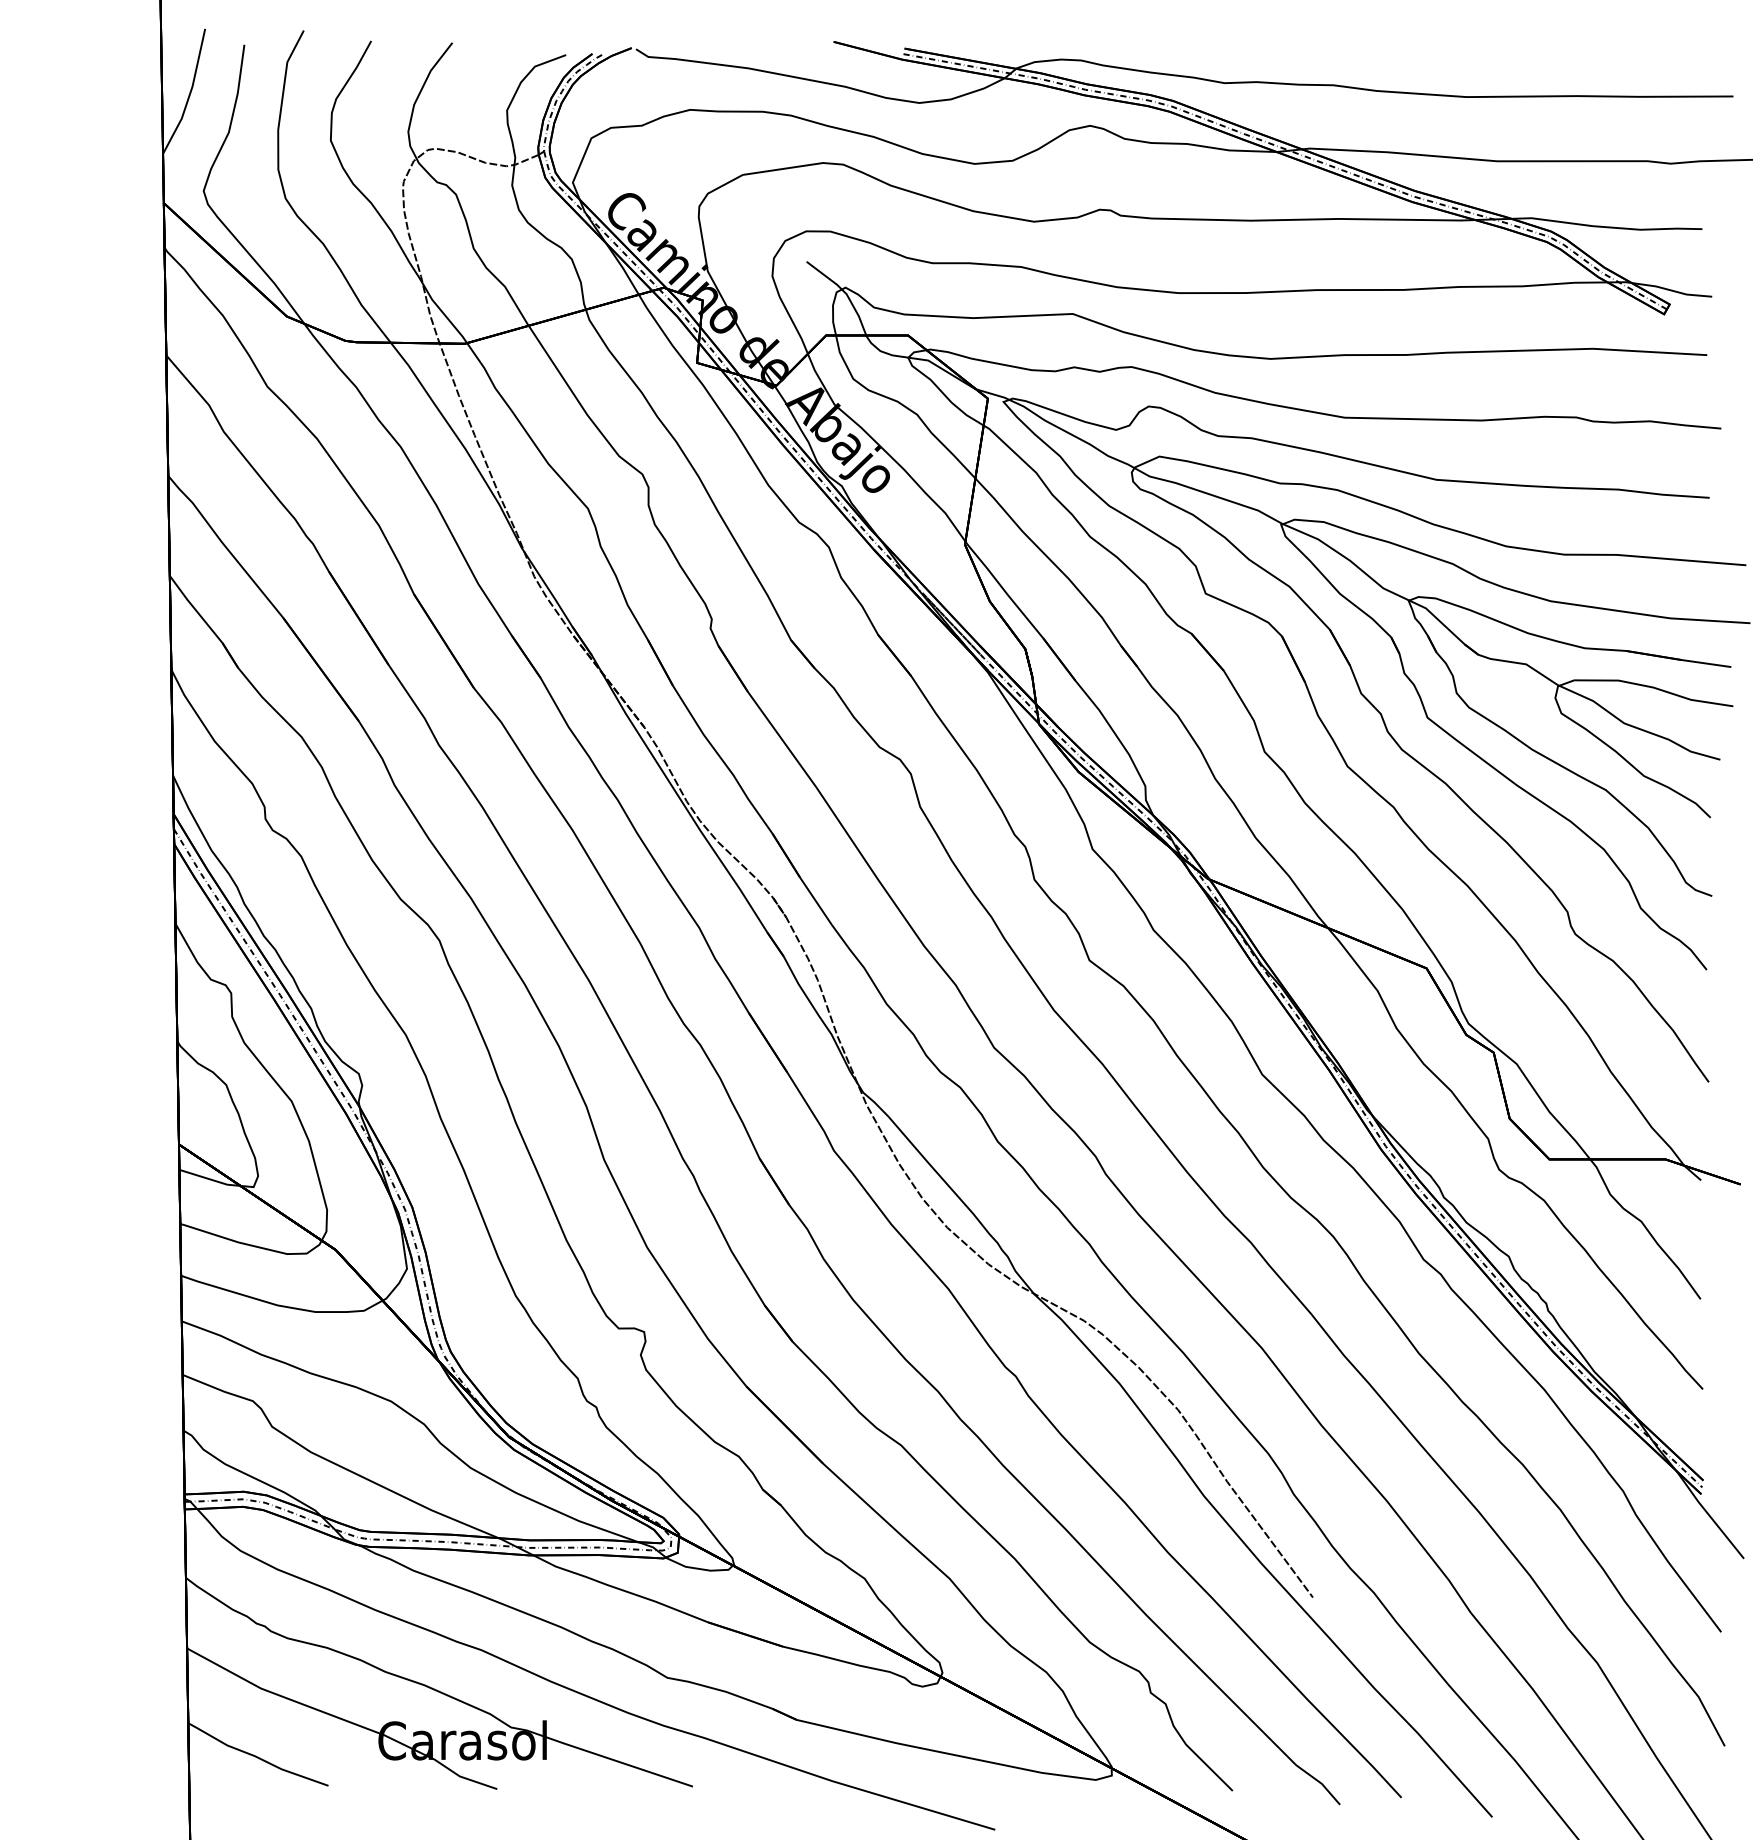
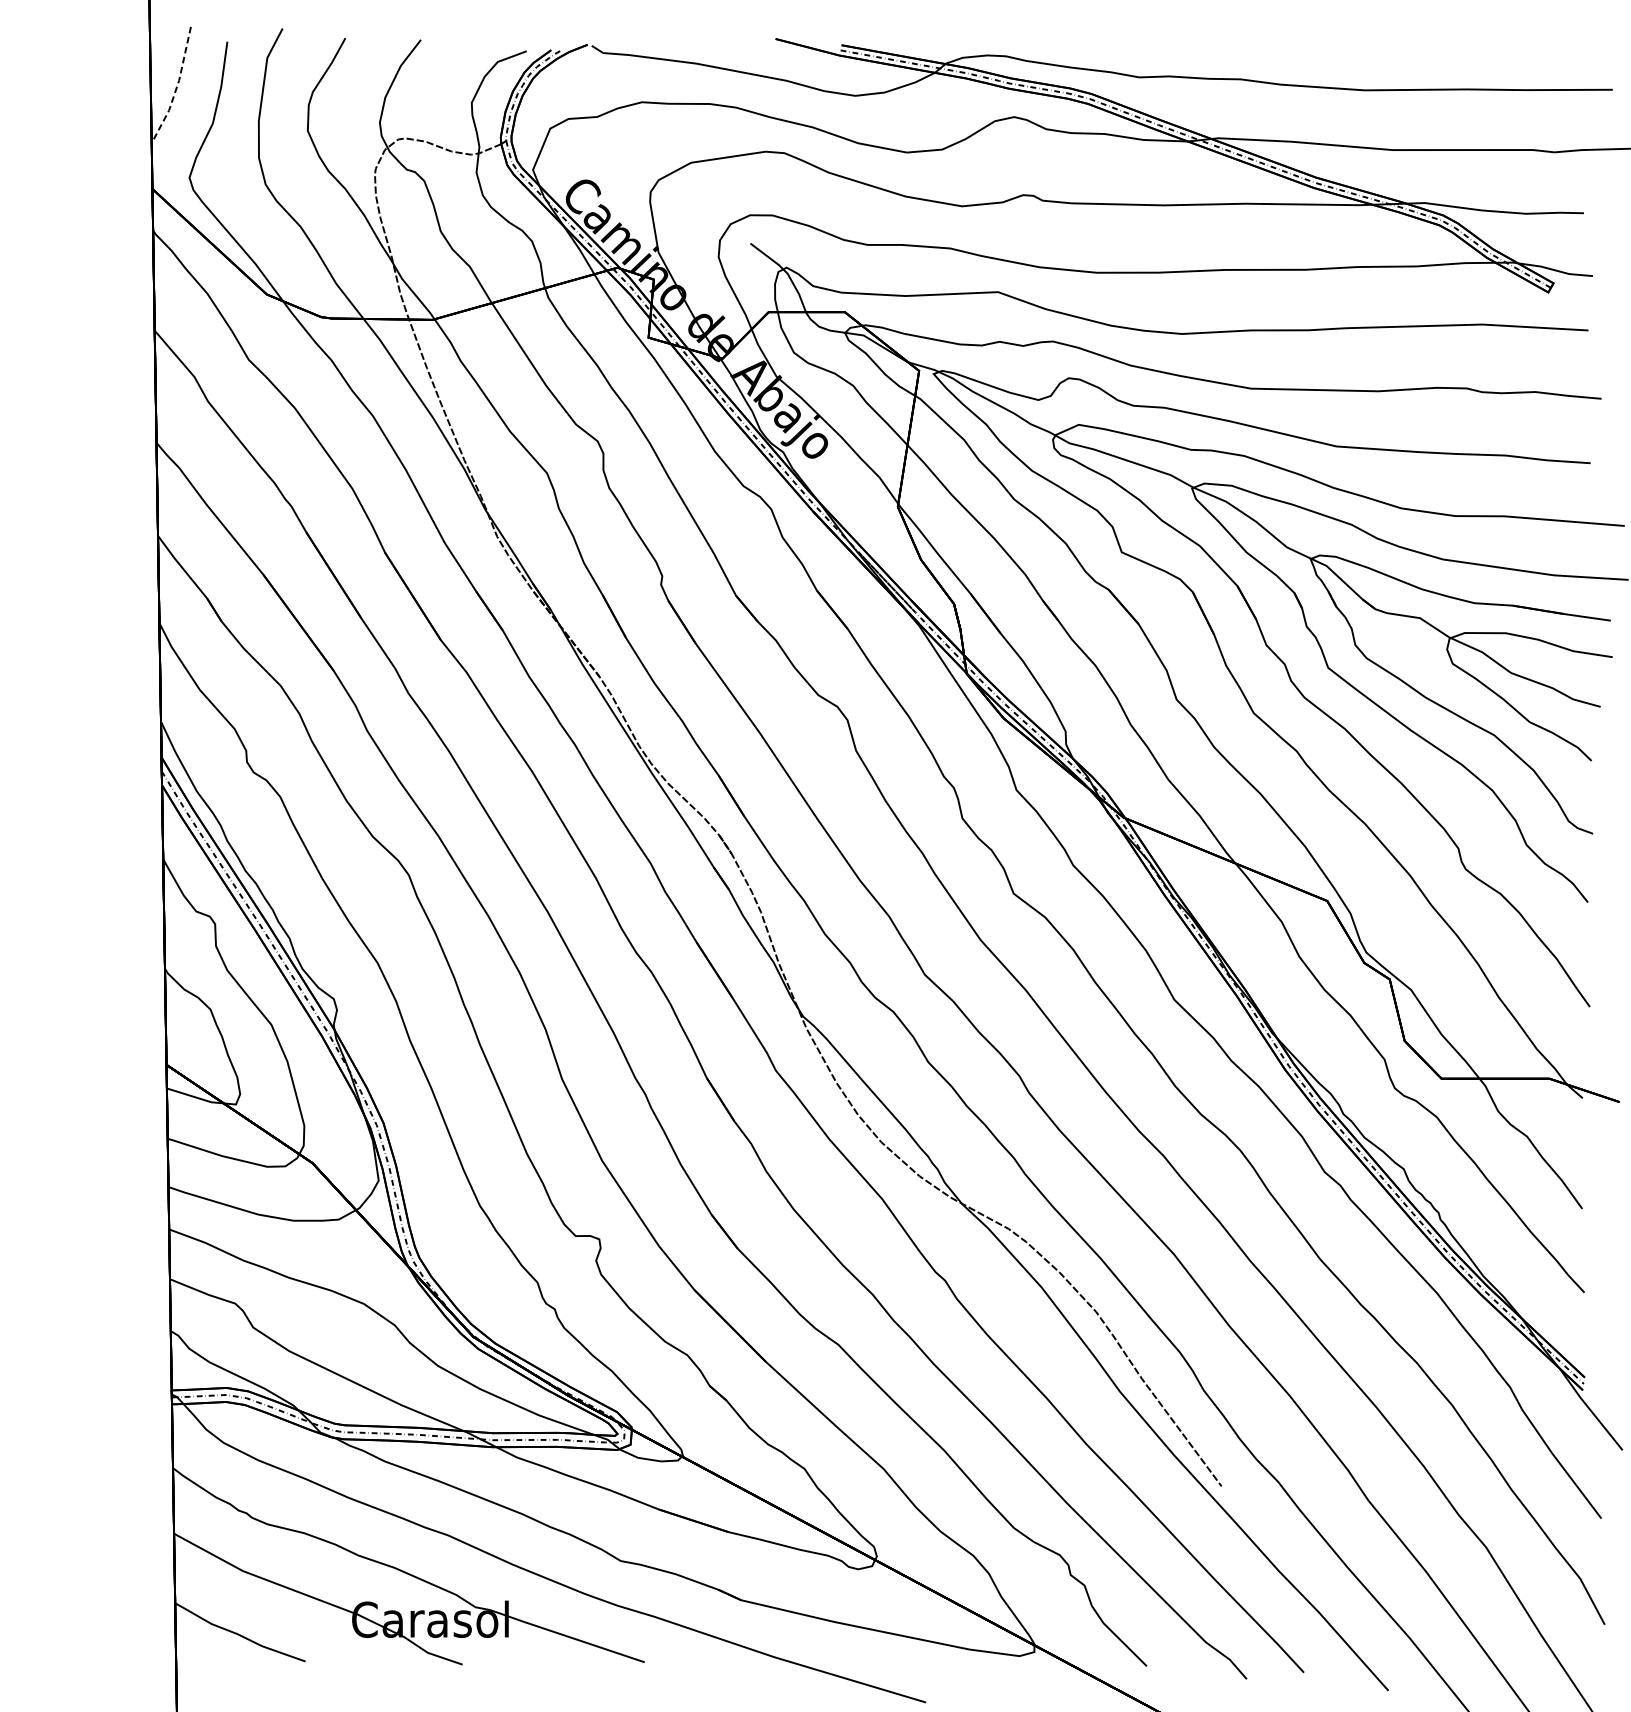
line: (190, 94) -> (177, 87), solid -> dashed

